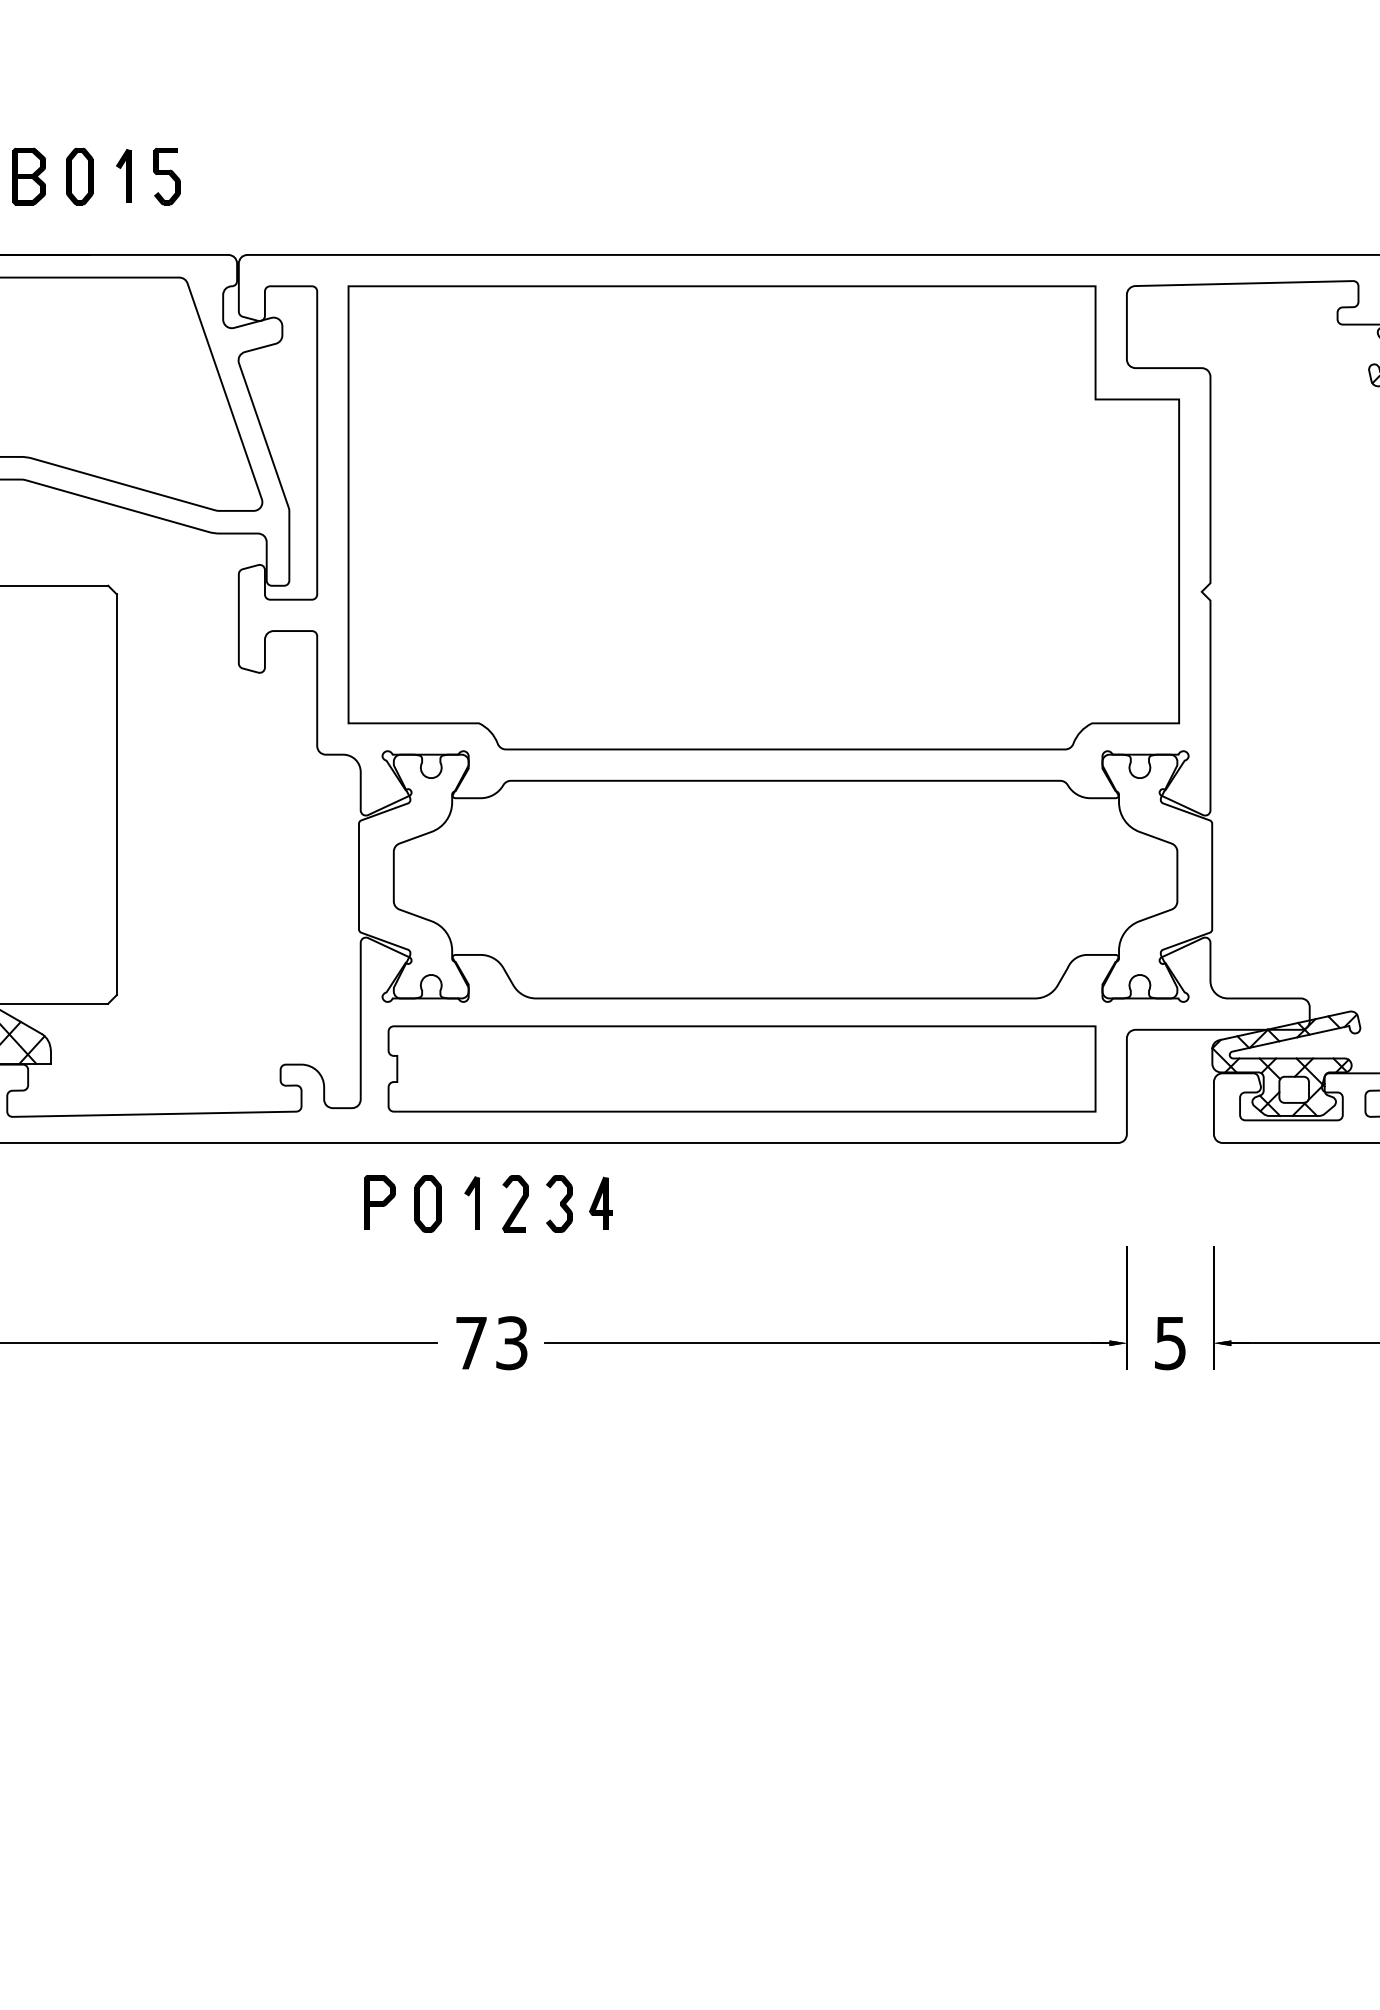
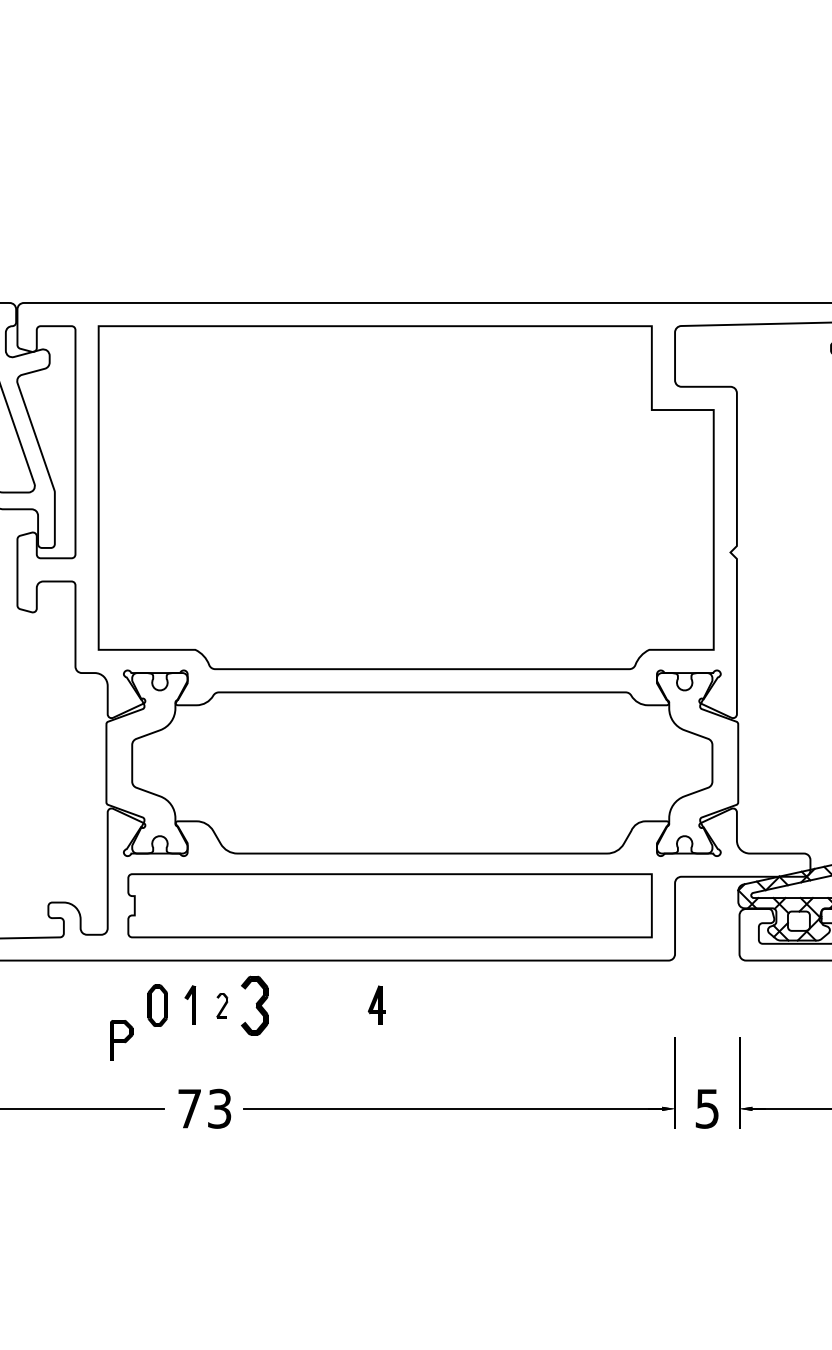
part: (379, 1202) -> (121, 1040), moved
part: (600, 1202) -> (376, 1004), moved
part: (515, 1203) -> (222, 1005), size x0.6
part: (559, 1203) -> (254, 1005), size x1.4

